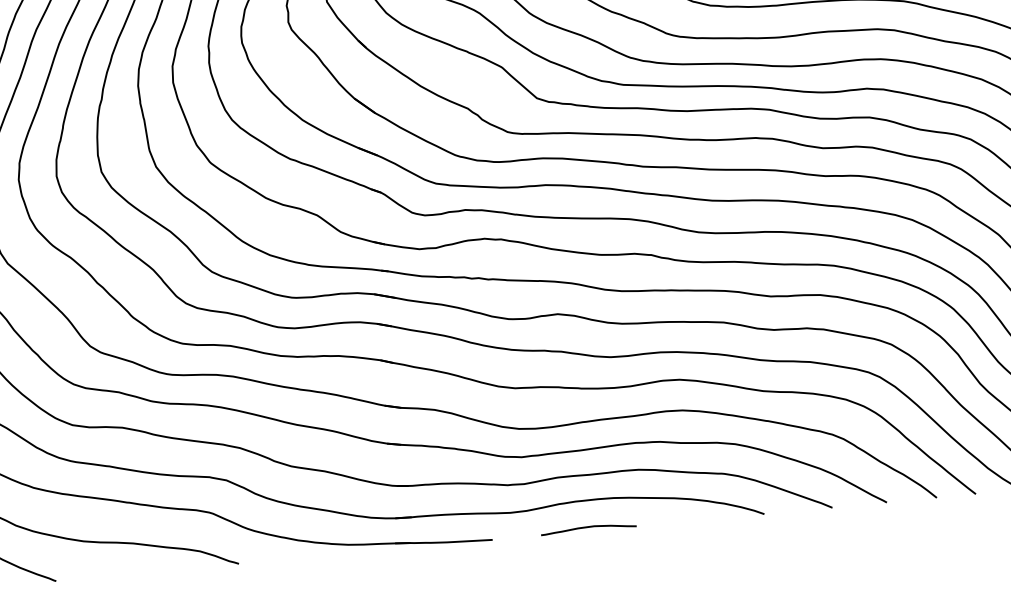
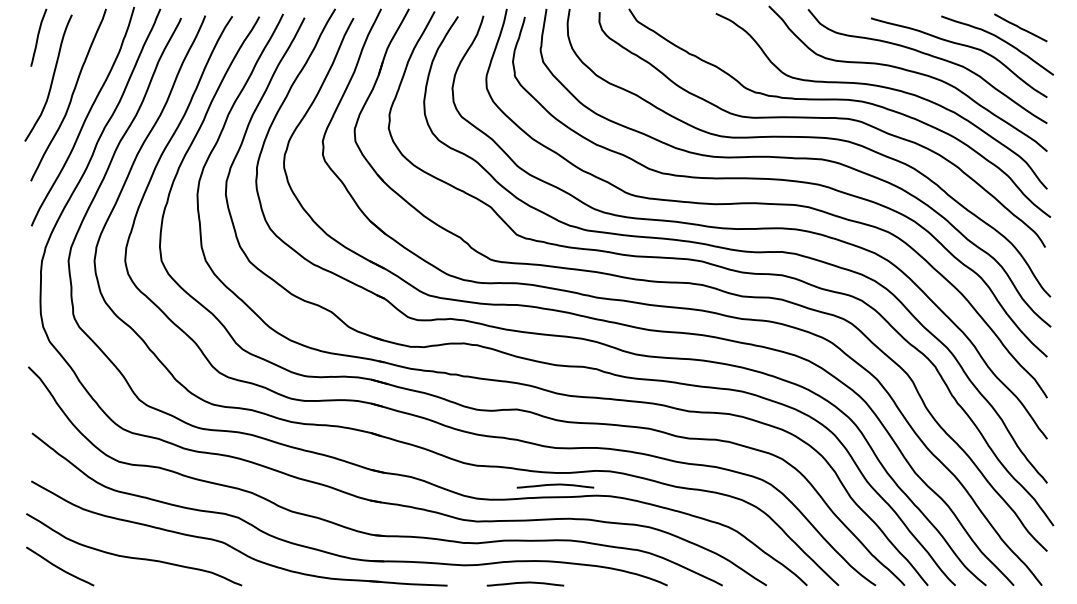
curve: (614, 403) -> (555, 485), added

